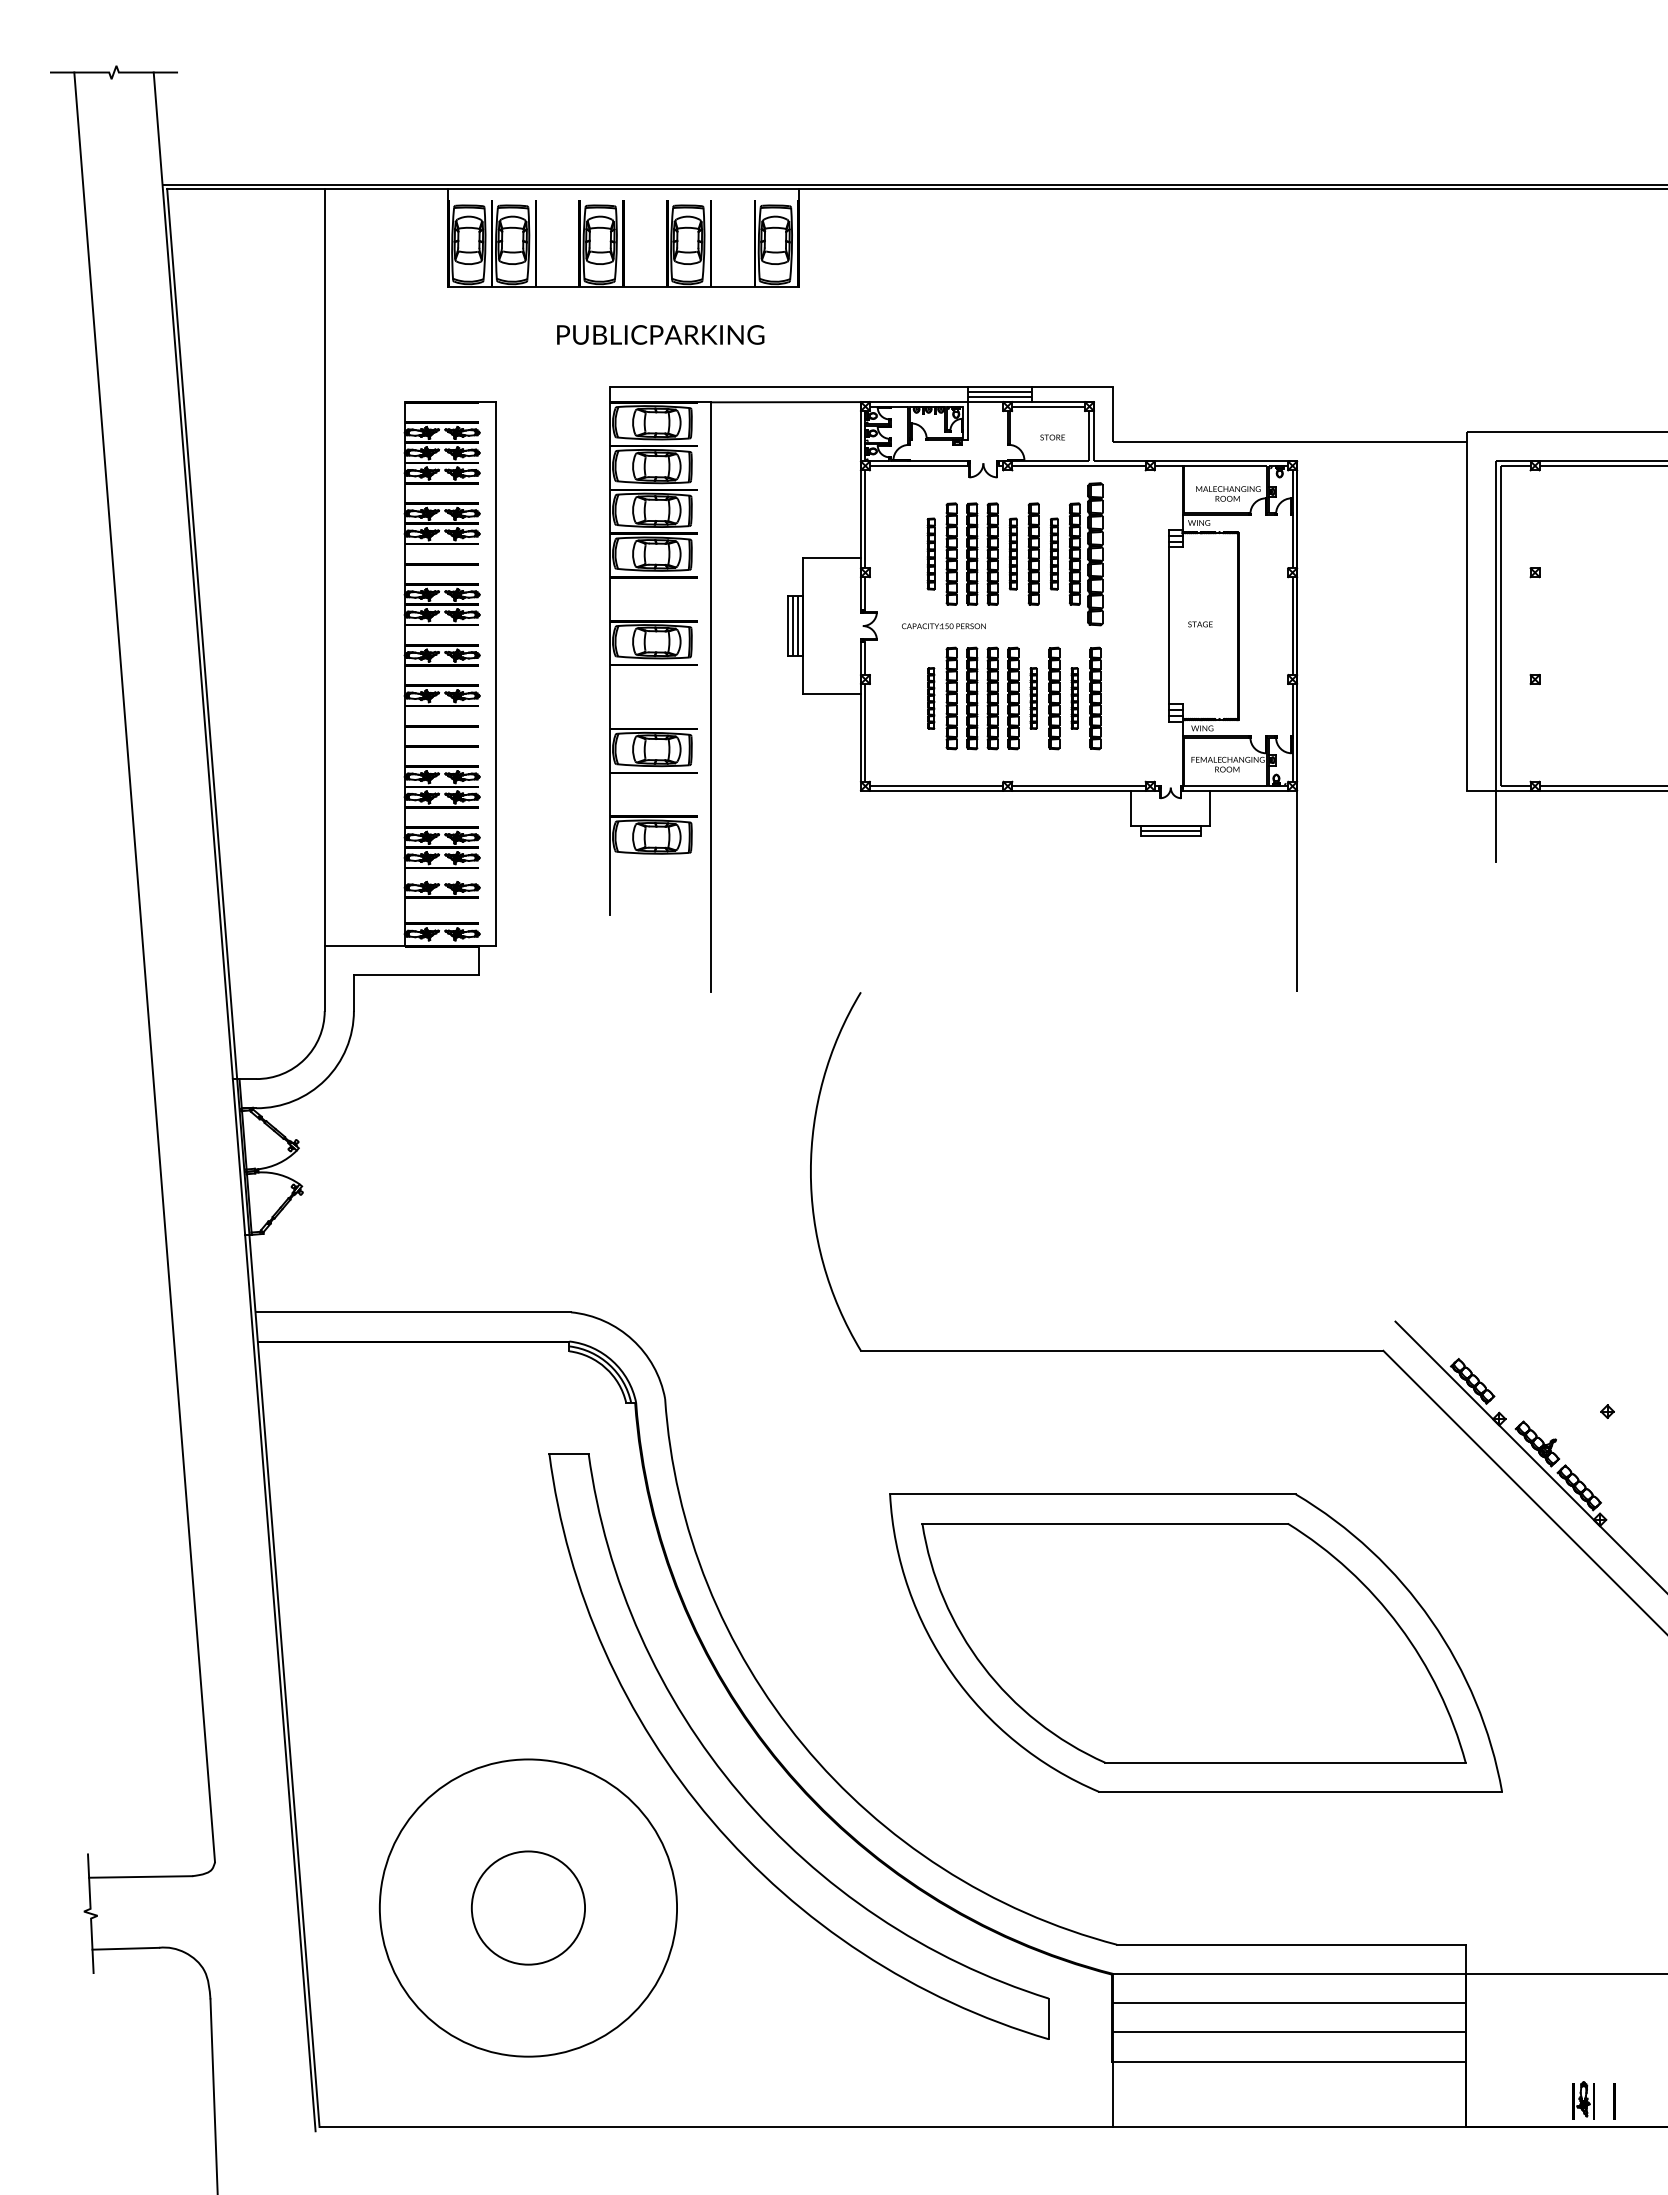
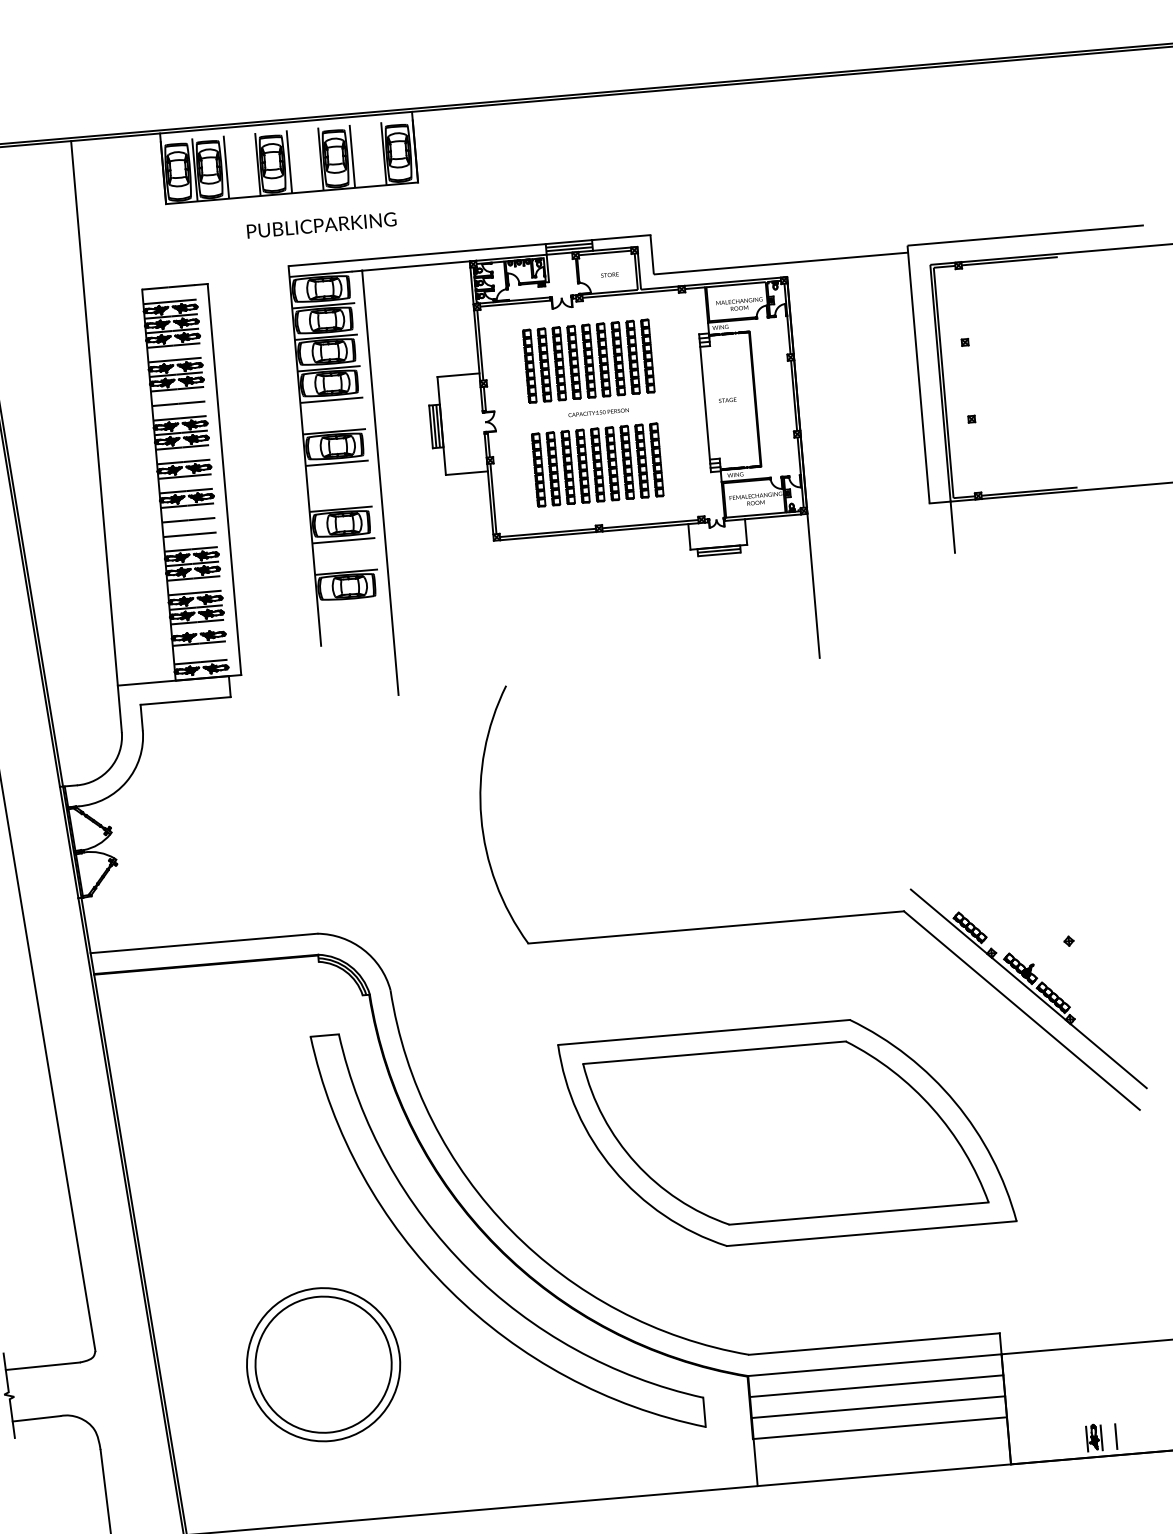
part: (931, 553) -> (529, 365), size x1.43
part: (1013, 553) -> (588, 360), size x1.43
part: (1054, 553) -> (618, 358), size x1.43
part: (1095, 553) -> (647, 355), size x0.71
text: (943, 626) -> (598, 412), moved
part: (931, 698) -> (538, 470), size x1.67
part: (1033, 698) -> (612, 463), size x1.67
part: (1074, 698) -> (641, 461), size x1.67
circle: (528, 1907) -> (323, 1364), size x0.71
circle: (528, 1907) -> (323, 1364), size x1.67

